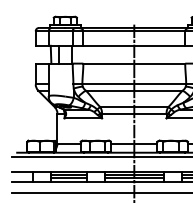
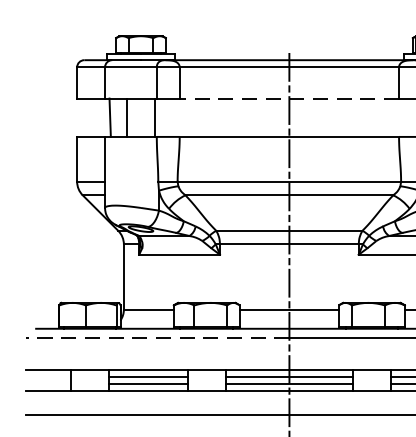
line: (134, 45) -> (289, 97), solid -> dashed
line: (72, 157) -> (156, 339), solid -> dashed

